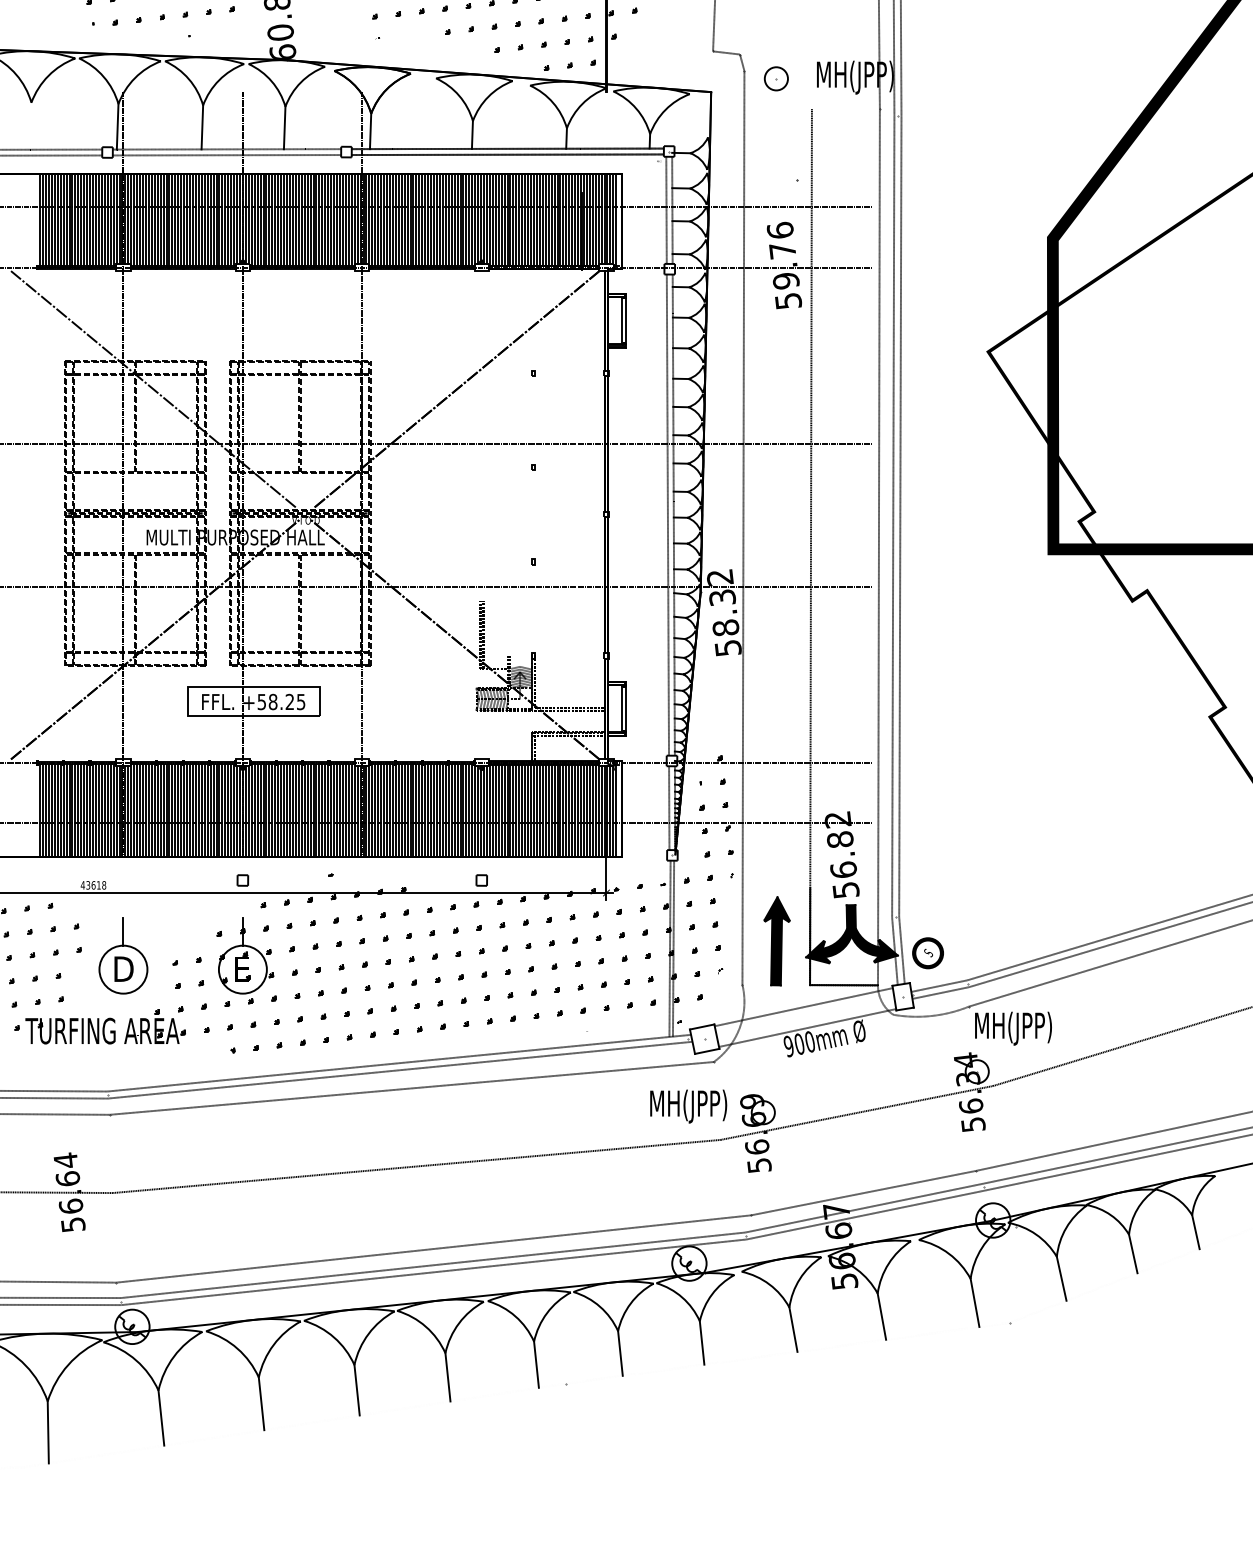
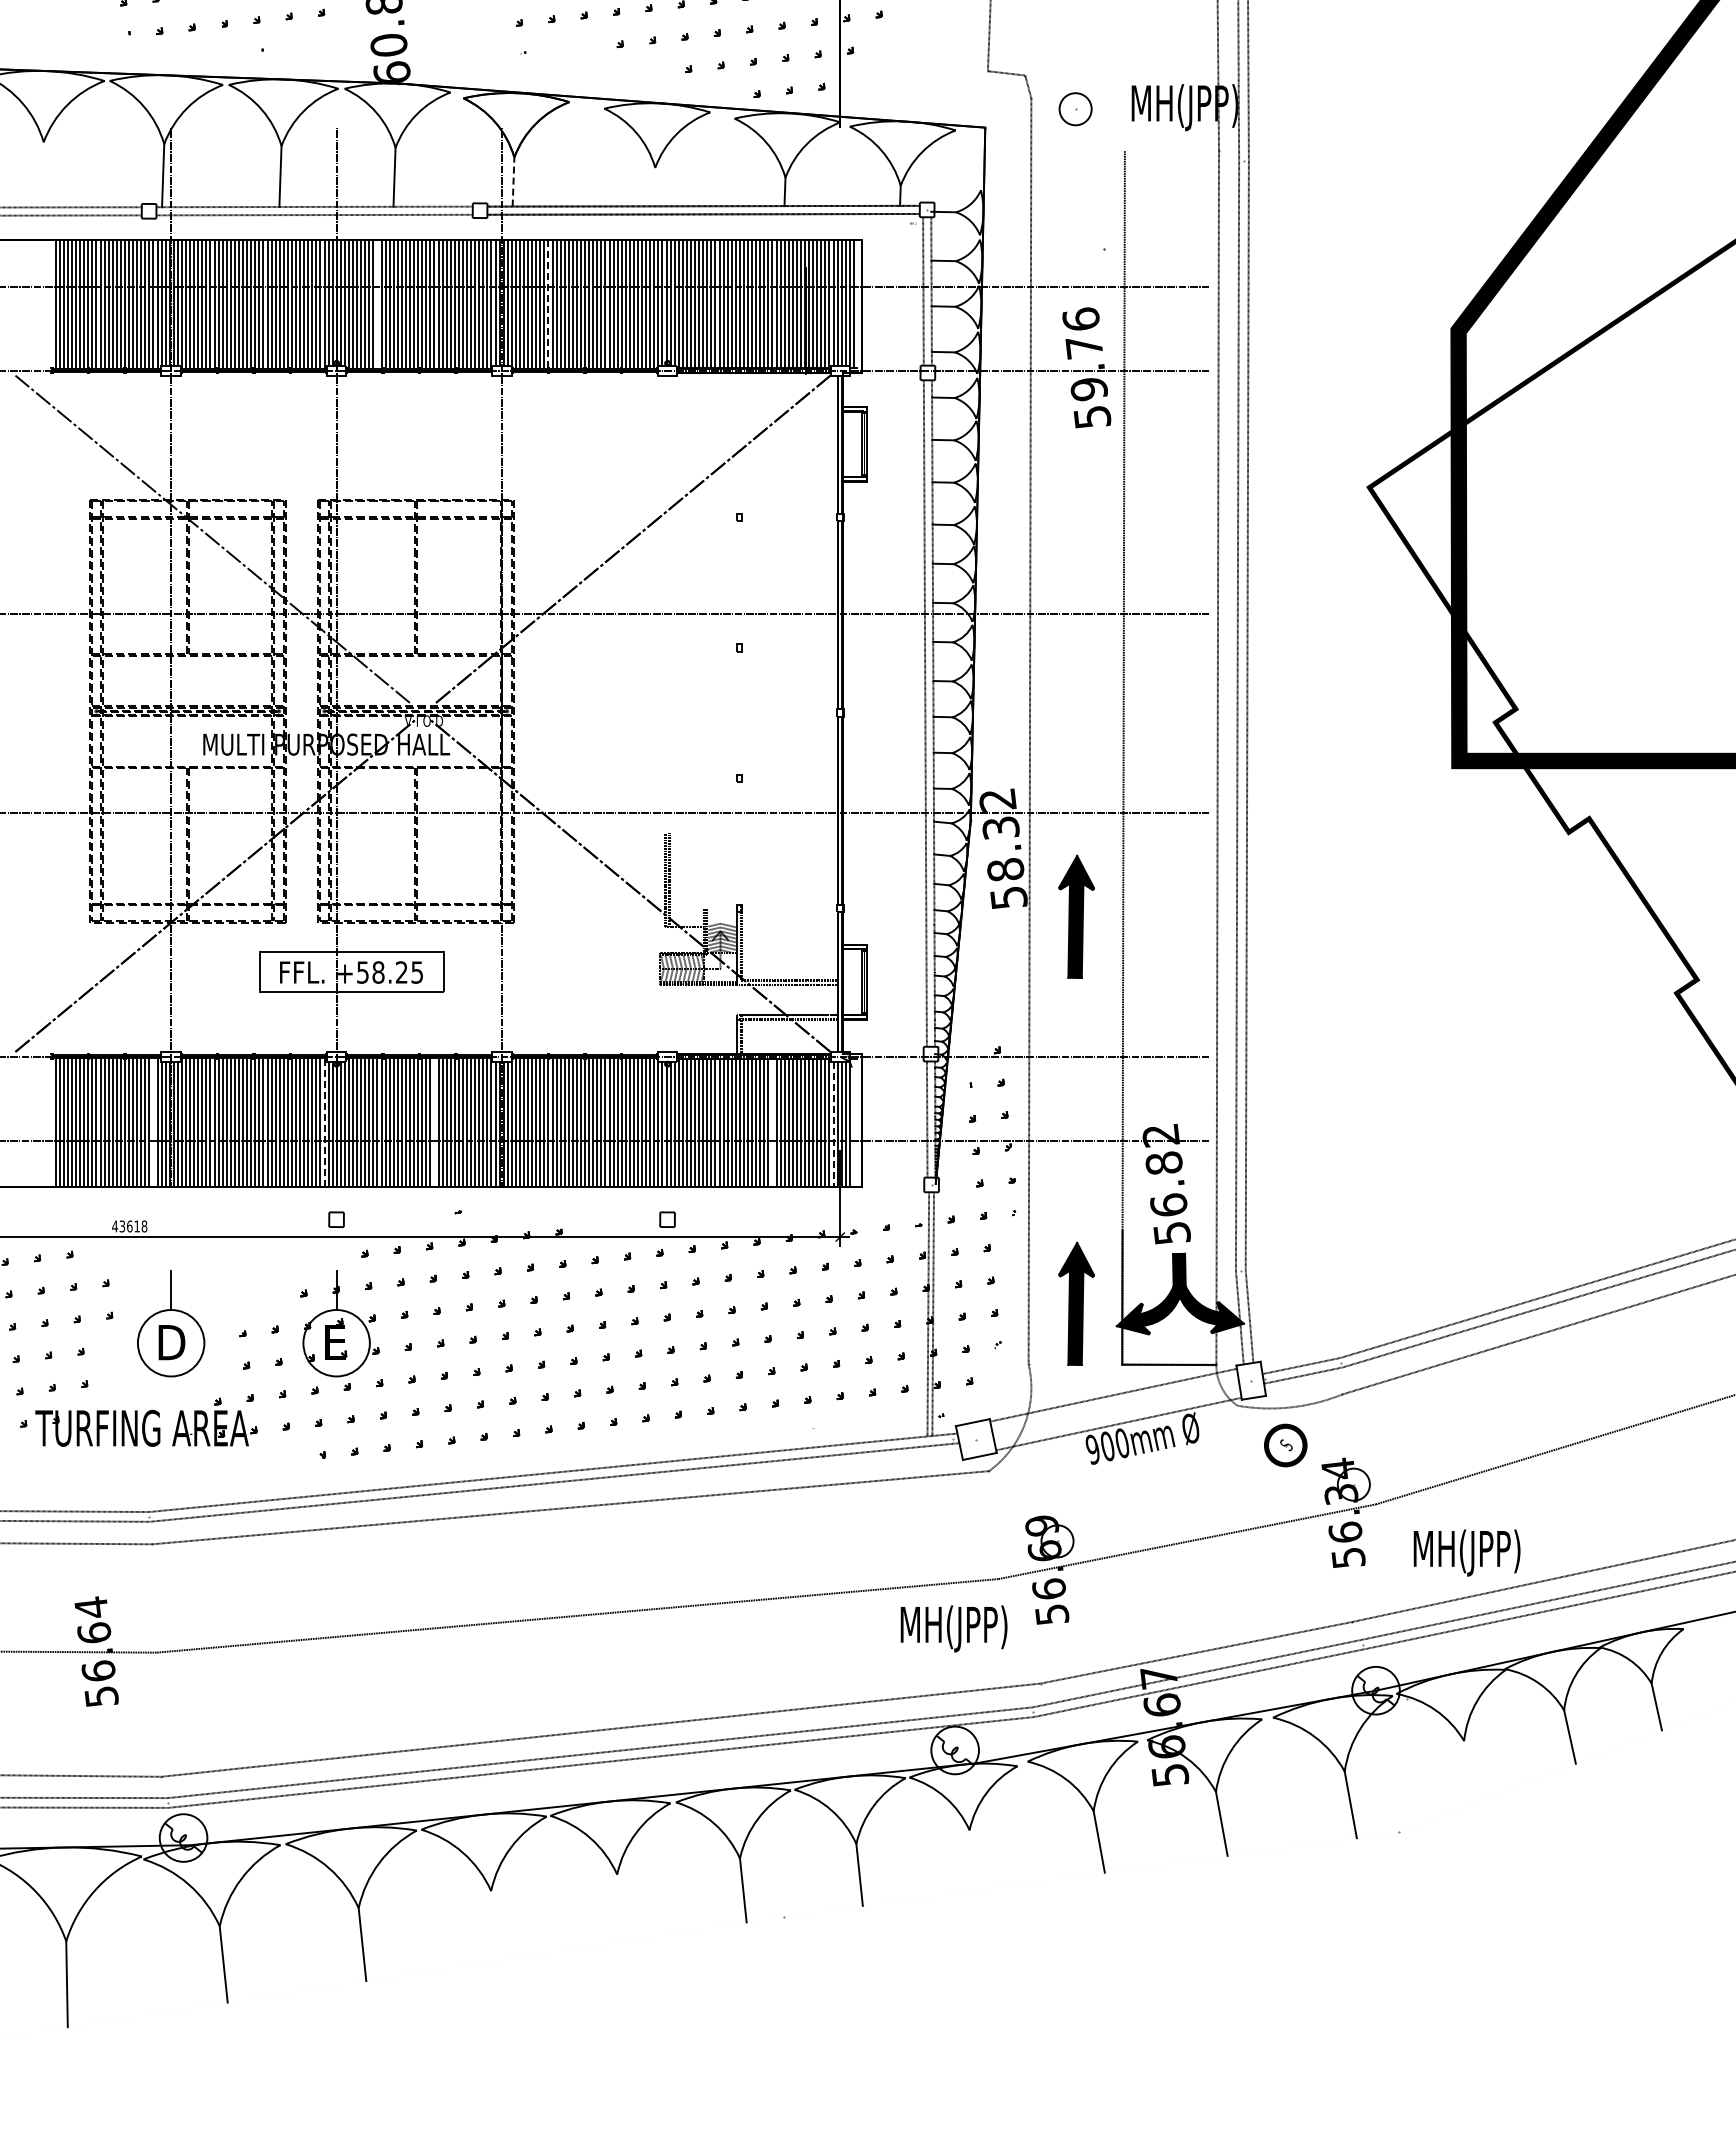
line: (370, 131) -> (513, 182), solid -> dashed
line: (472, 134) -> (654, 186), removed
line: (272, 219) -> (377, 304), removed
line: (395, 219) -> (548, 304), solid -> dashed
part: (777, 661) -> (1076, 916), added
line: (110, 811) -> (153, 1123), removed
line: (234, 811) -> (324, 1123), solid -> dashed
line: (313, 811) -> (434, 1123), removed
line: (557, 811) -> (772, 1123), removed
line: (601, 811) -> (833, 1124), solid -> dashed
line: (616, 811) -> (853, 1123), removed
part: (927, 953) -> (1285, 1445), moved
text: (1013, 1028) -> (1466, 1552), moved
text: (688, 1106) -> (953, 1628), moved
line: (1061, 1278) -> (1470, 1771), removed
line: (701, 1343) -> (972, 1860), removed
line: (447, 1377) -> (620, 1907), removed
line: (356, 1390) -> (494, 1925), removed

